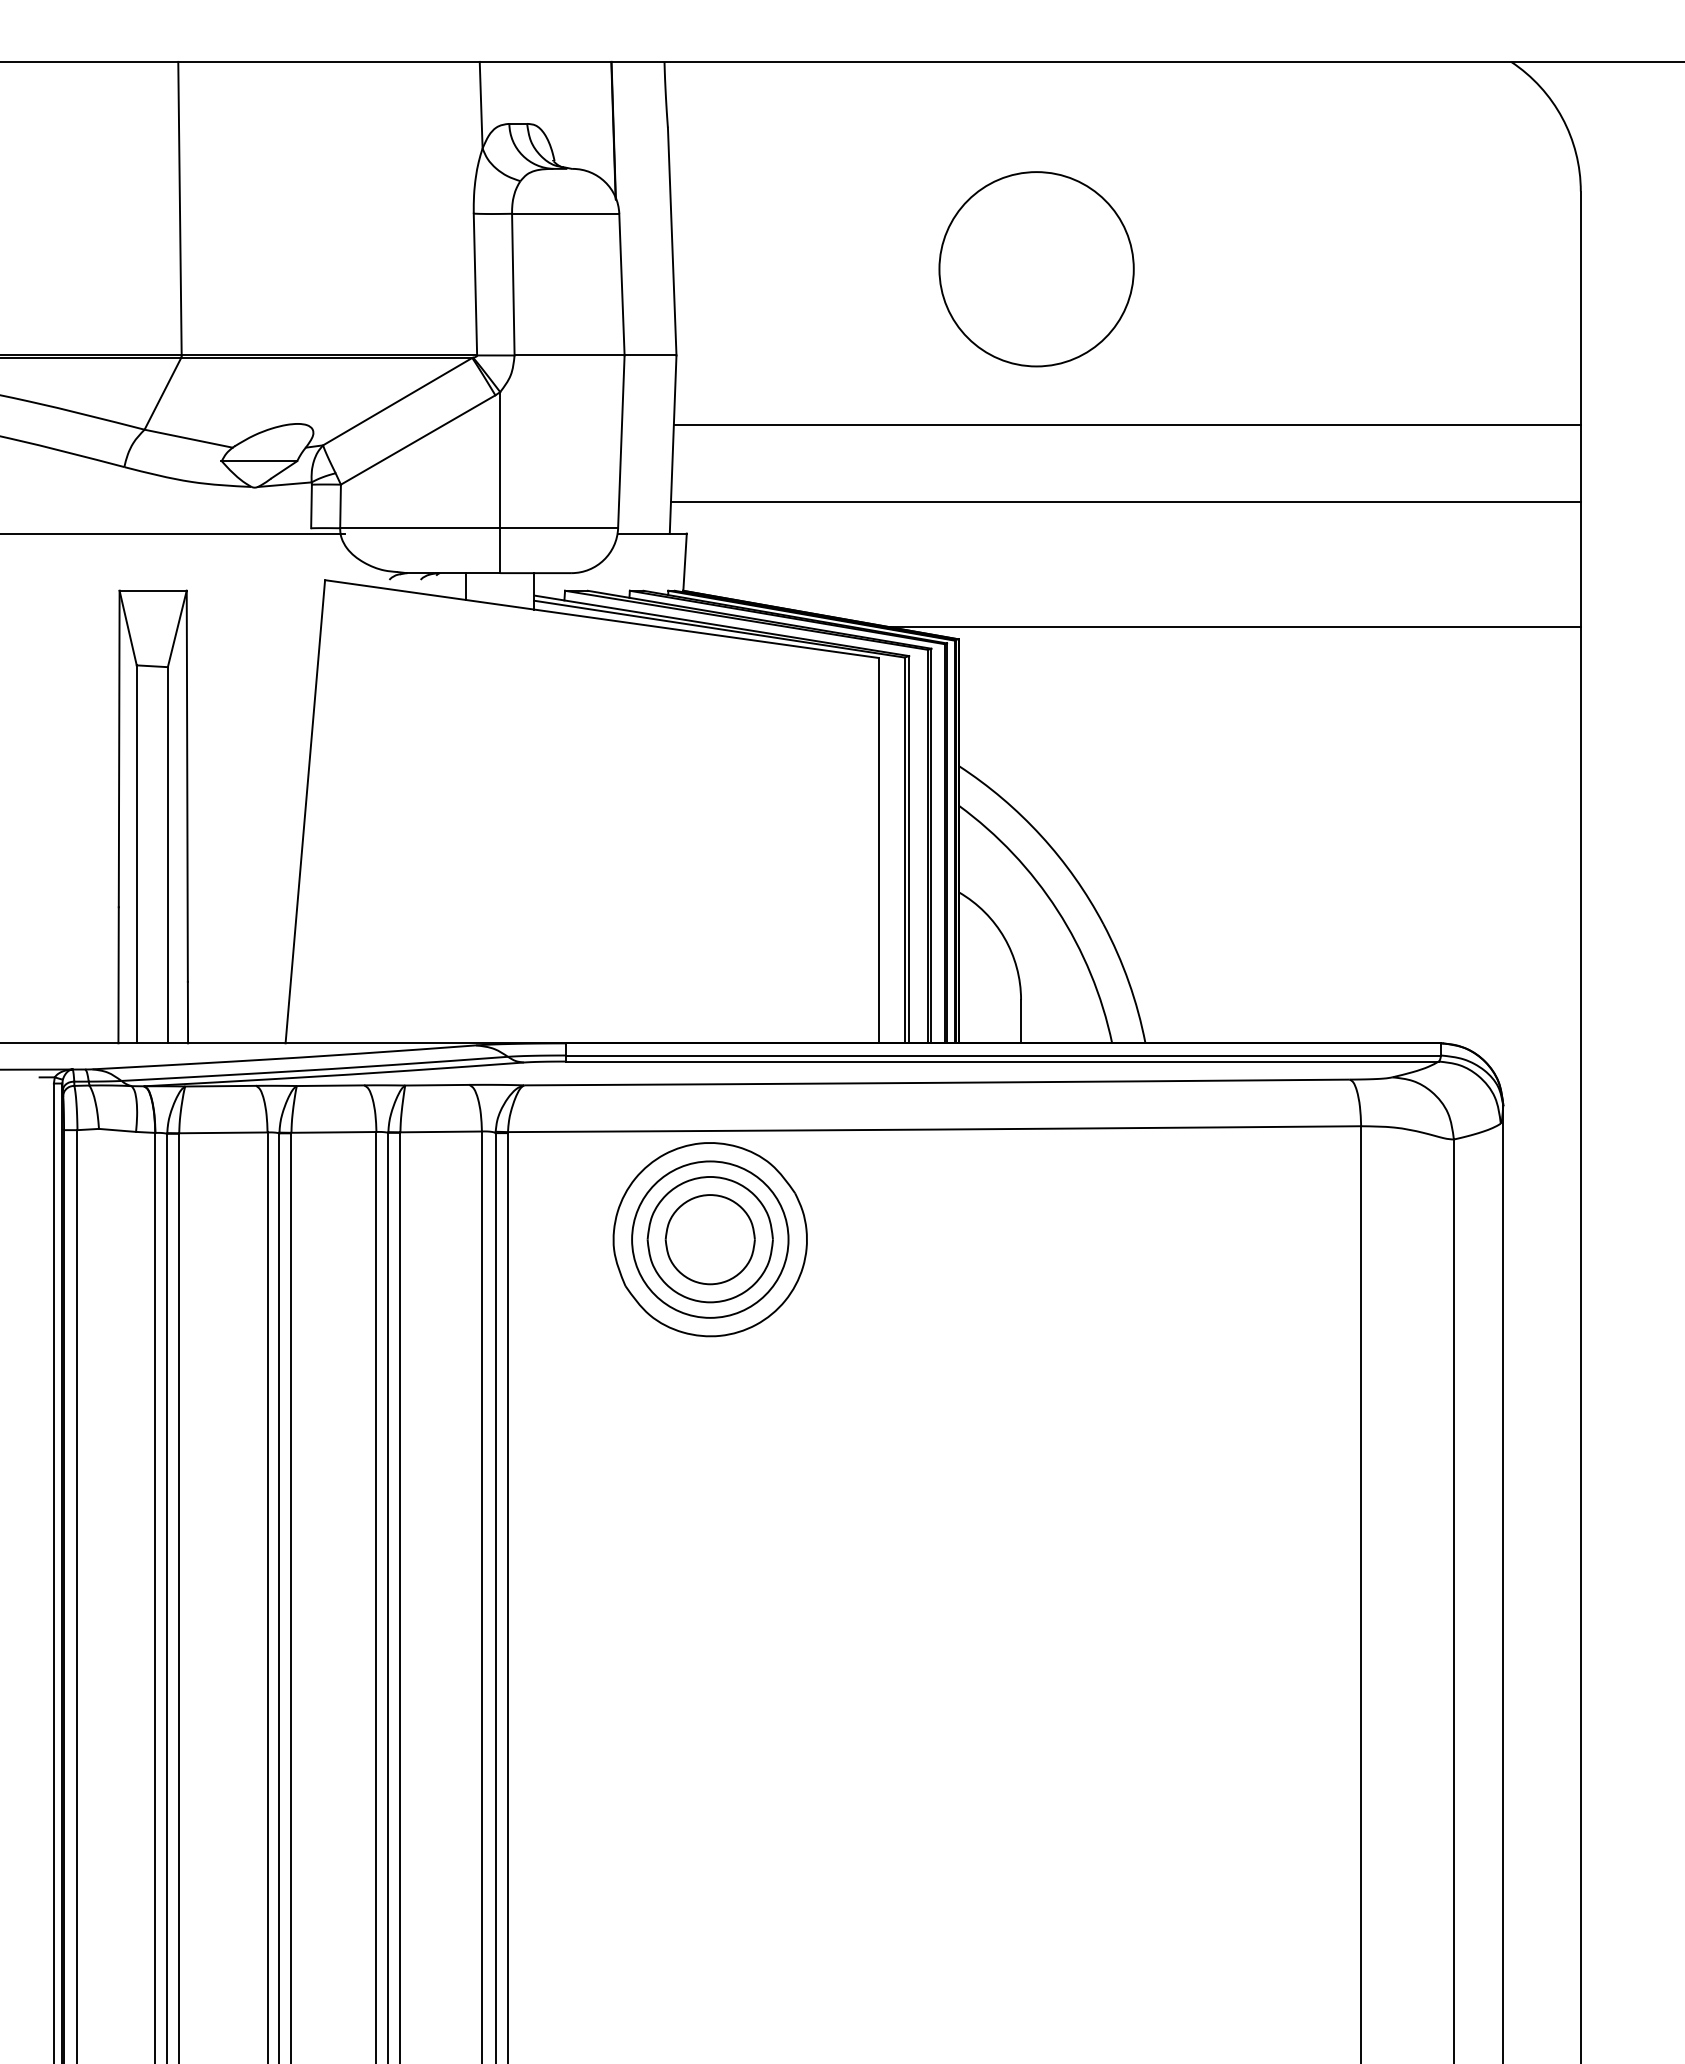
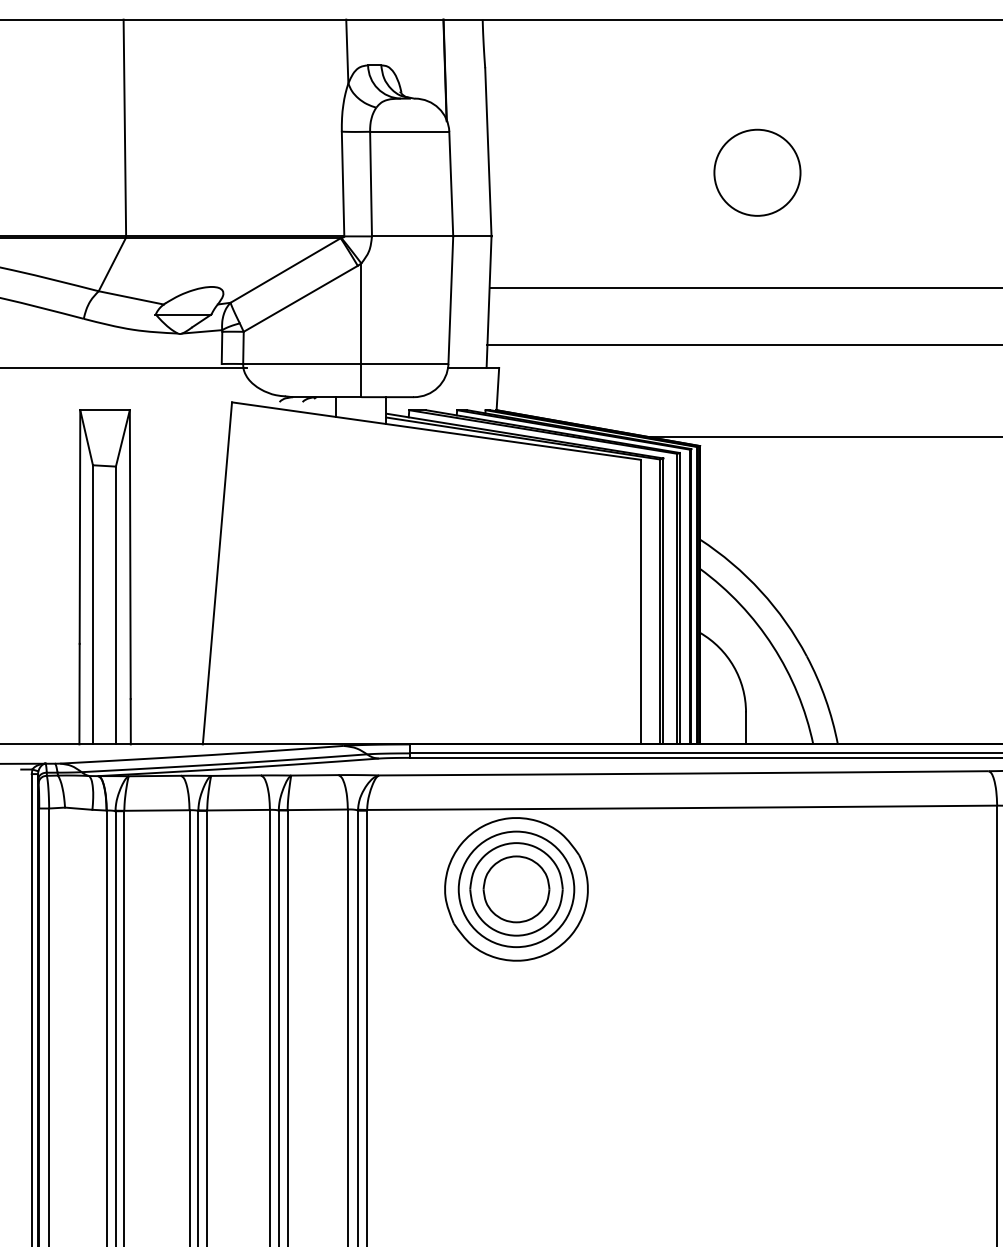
circle: (1036, 269) -> (757, 172), size x0.6

